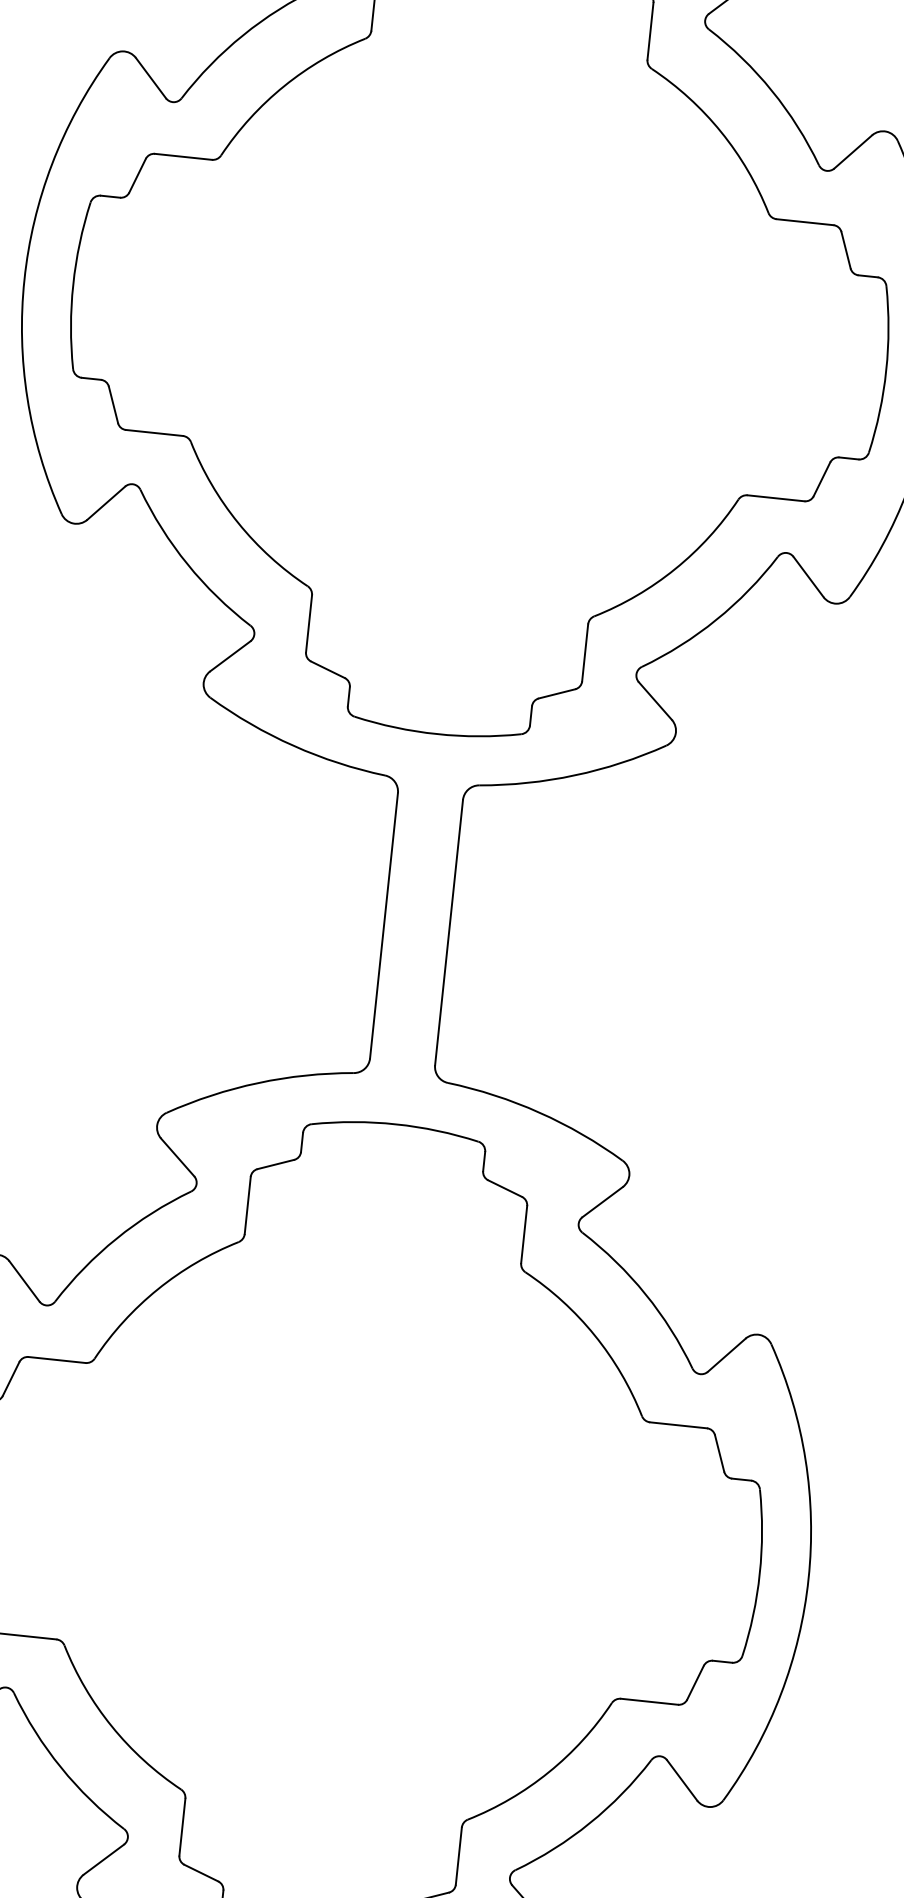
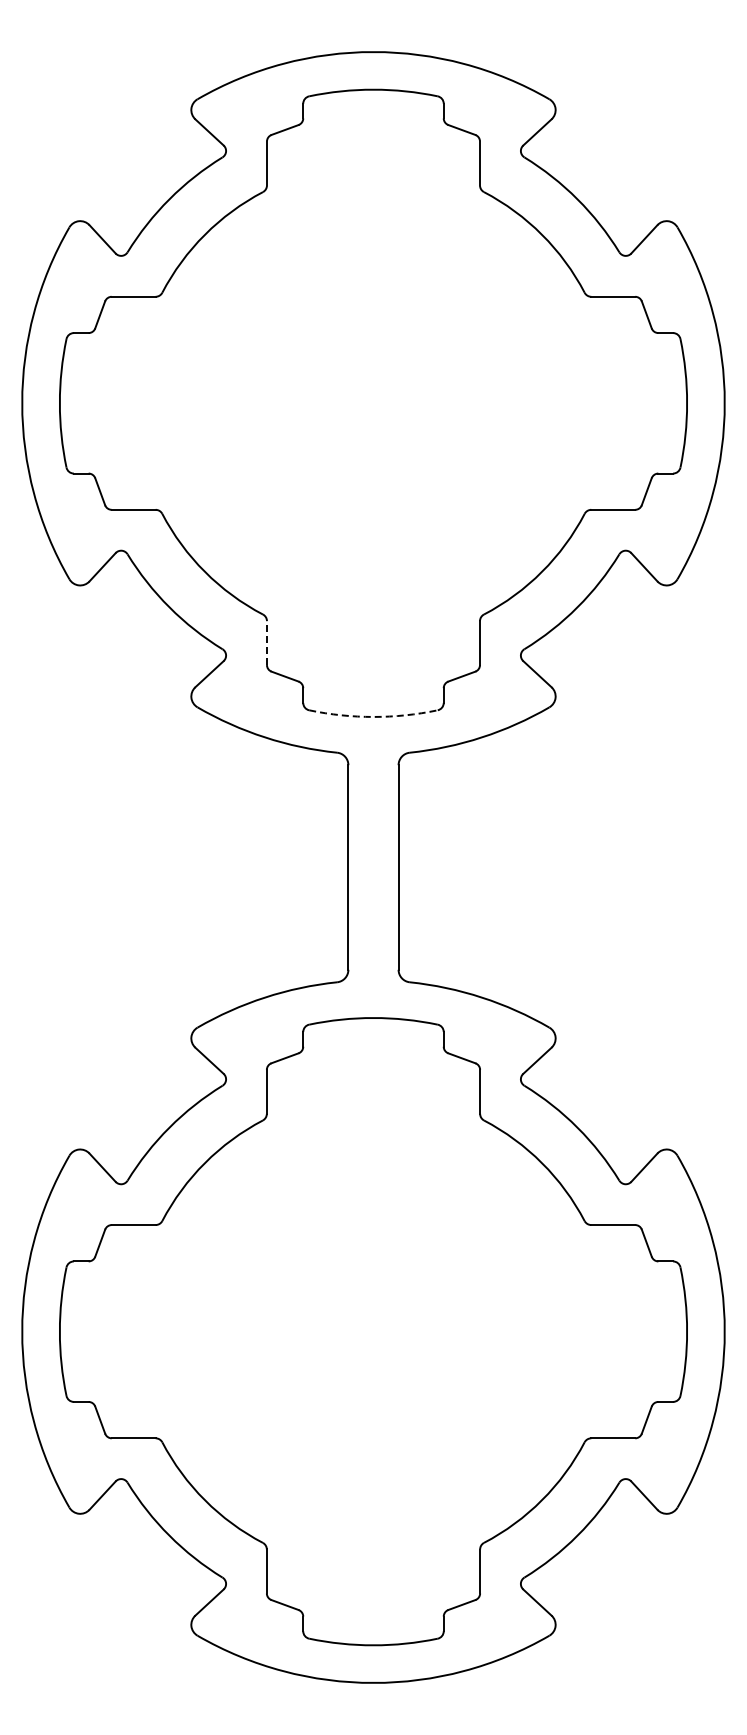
line: (308, 624) -> (266, 643), solid -> dashed
arc: (437, 733) -> (373, 716), solid -> dashed

